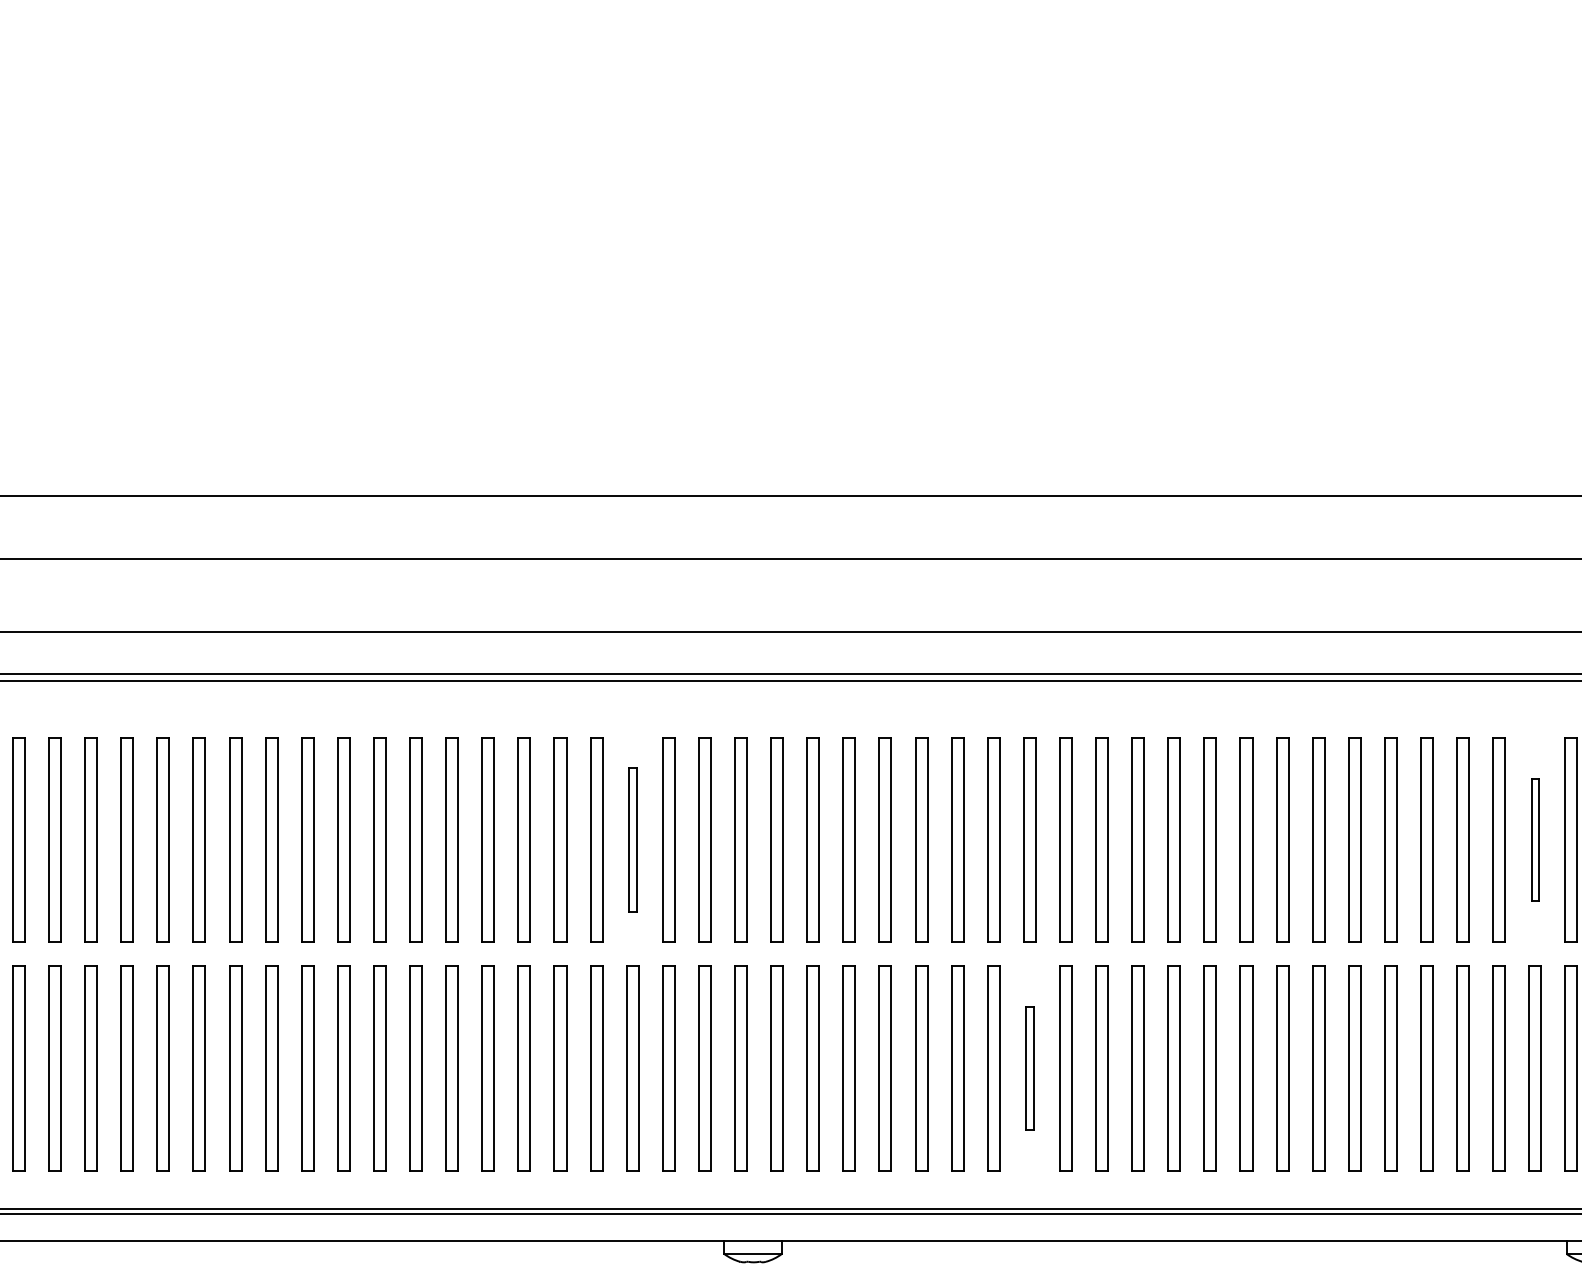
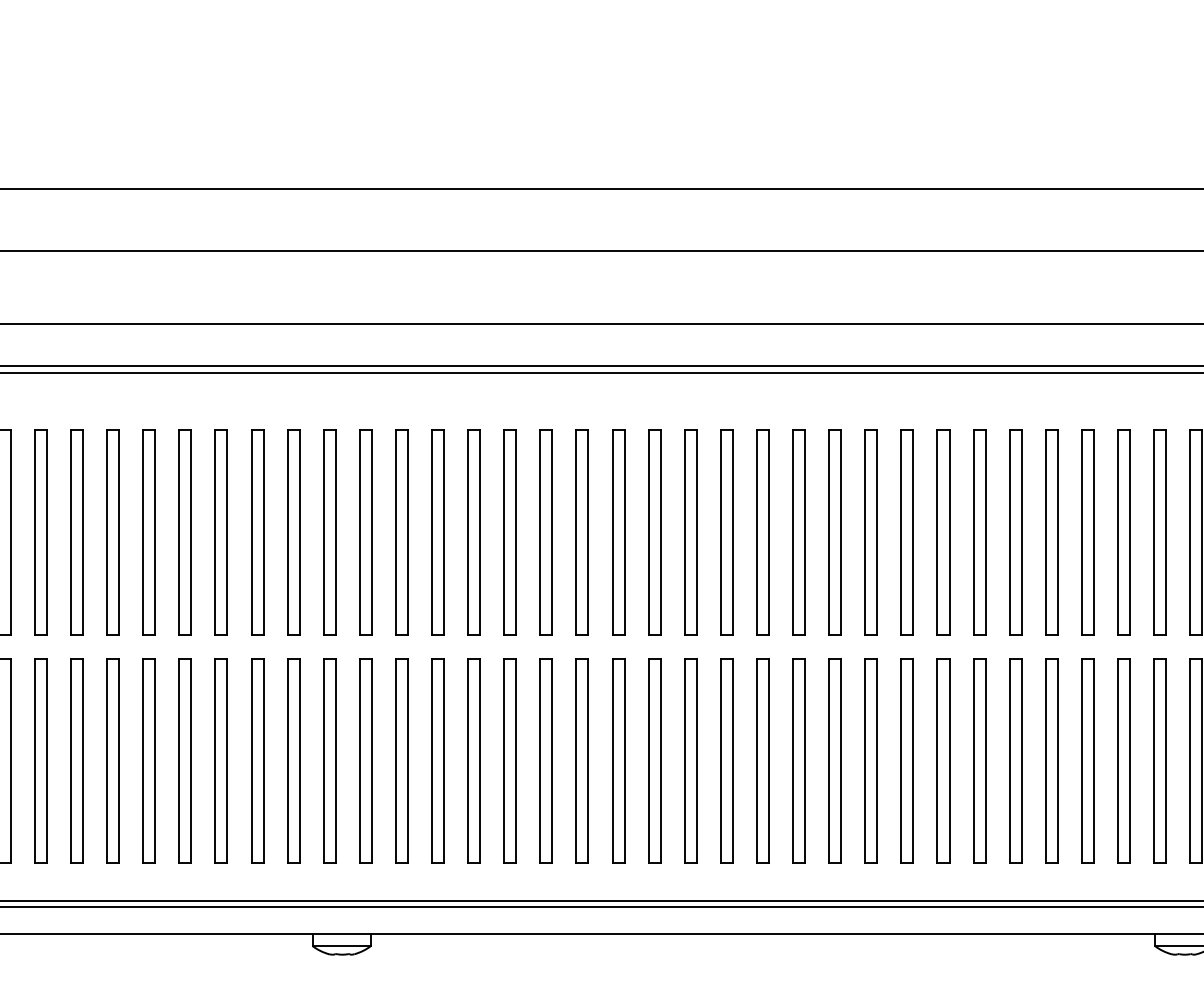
part: (632, 839) -> (221, 531), size x1.43
part: (1534, 839) -> (1123, 531), size x1.67
part: (1029, 1068) -> (618, 760), size x1.67

